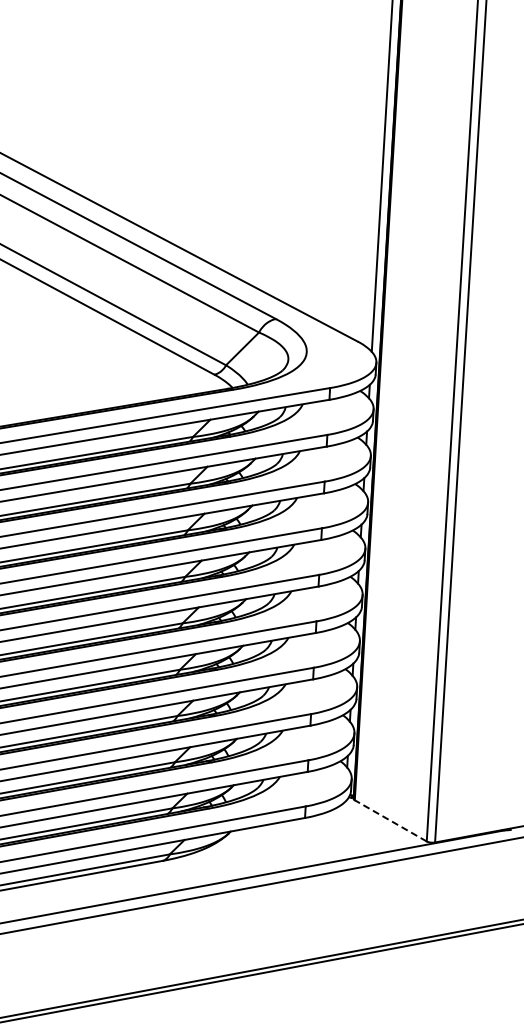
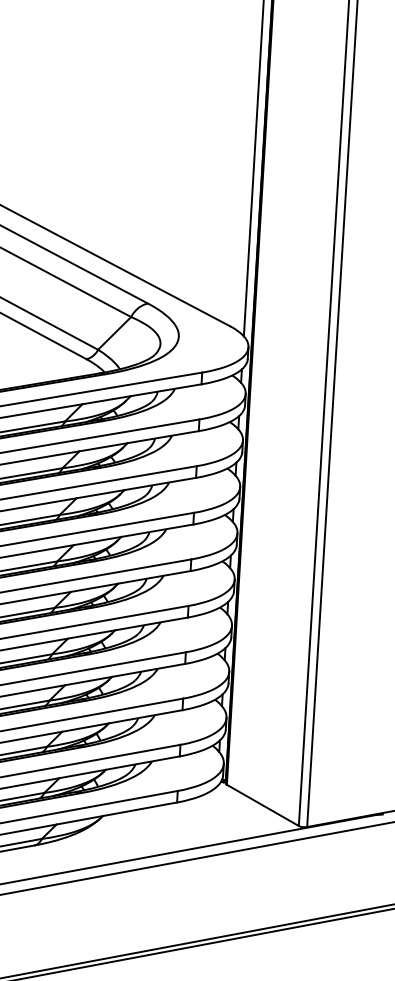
line: (390, 820) -> (262, 805), dashed -> solid

